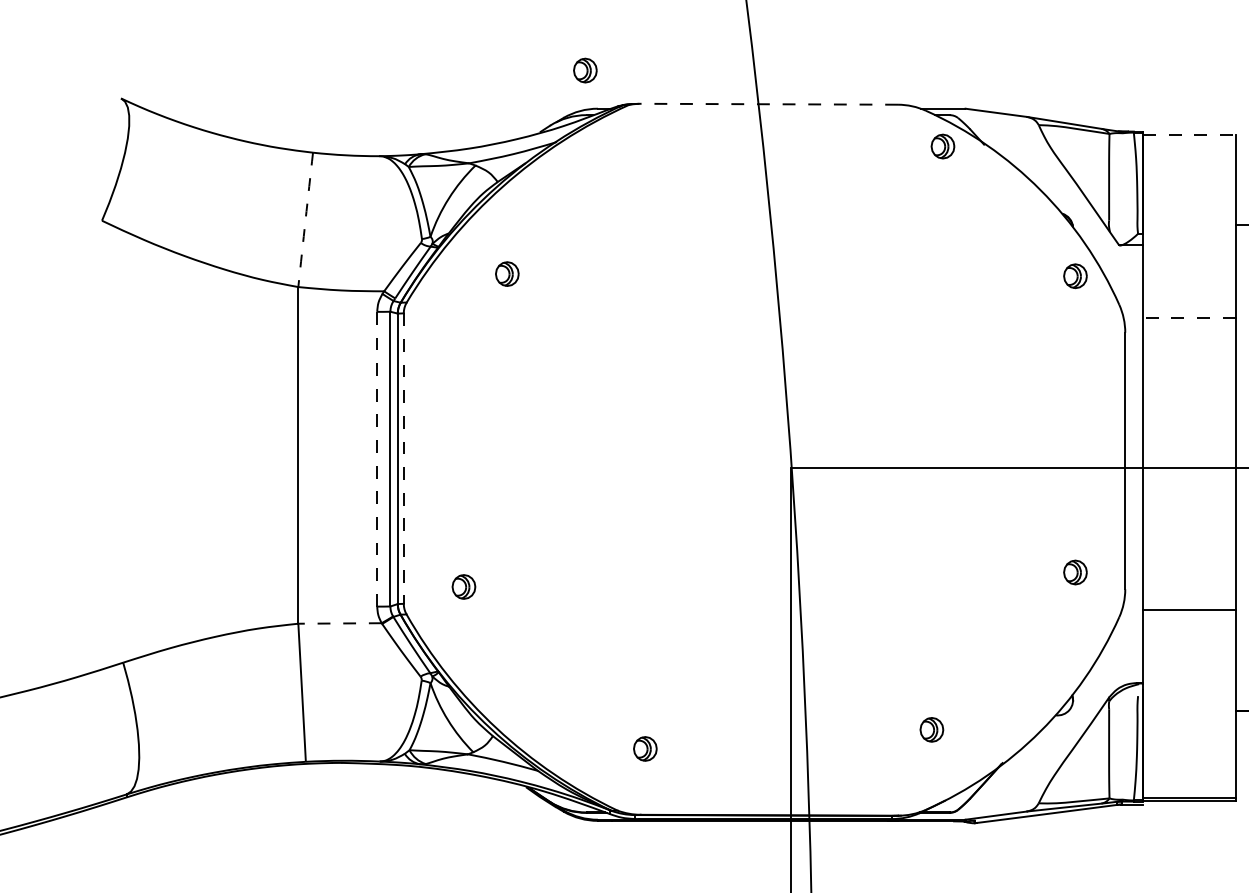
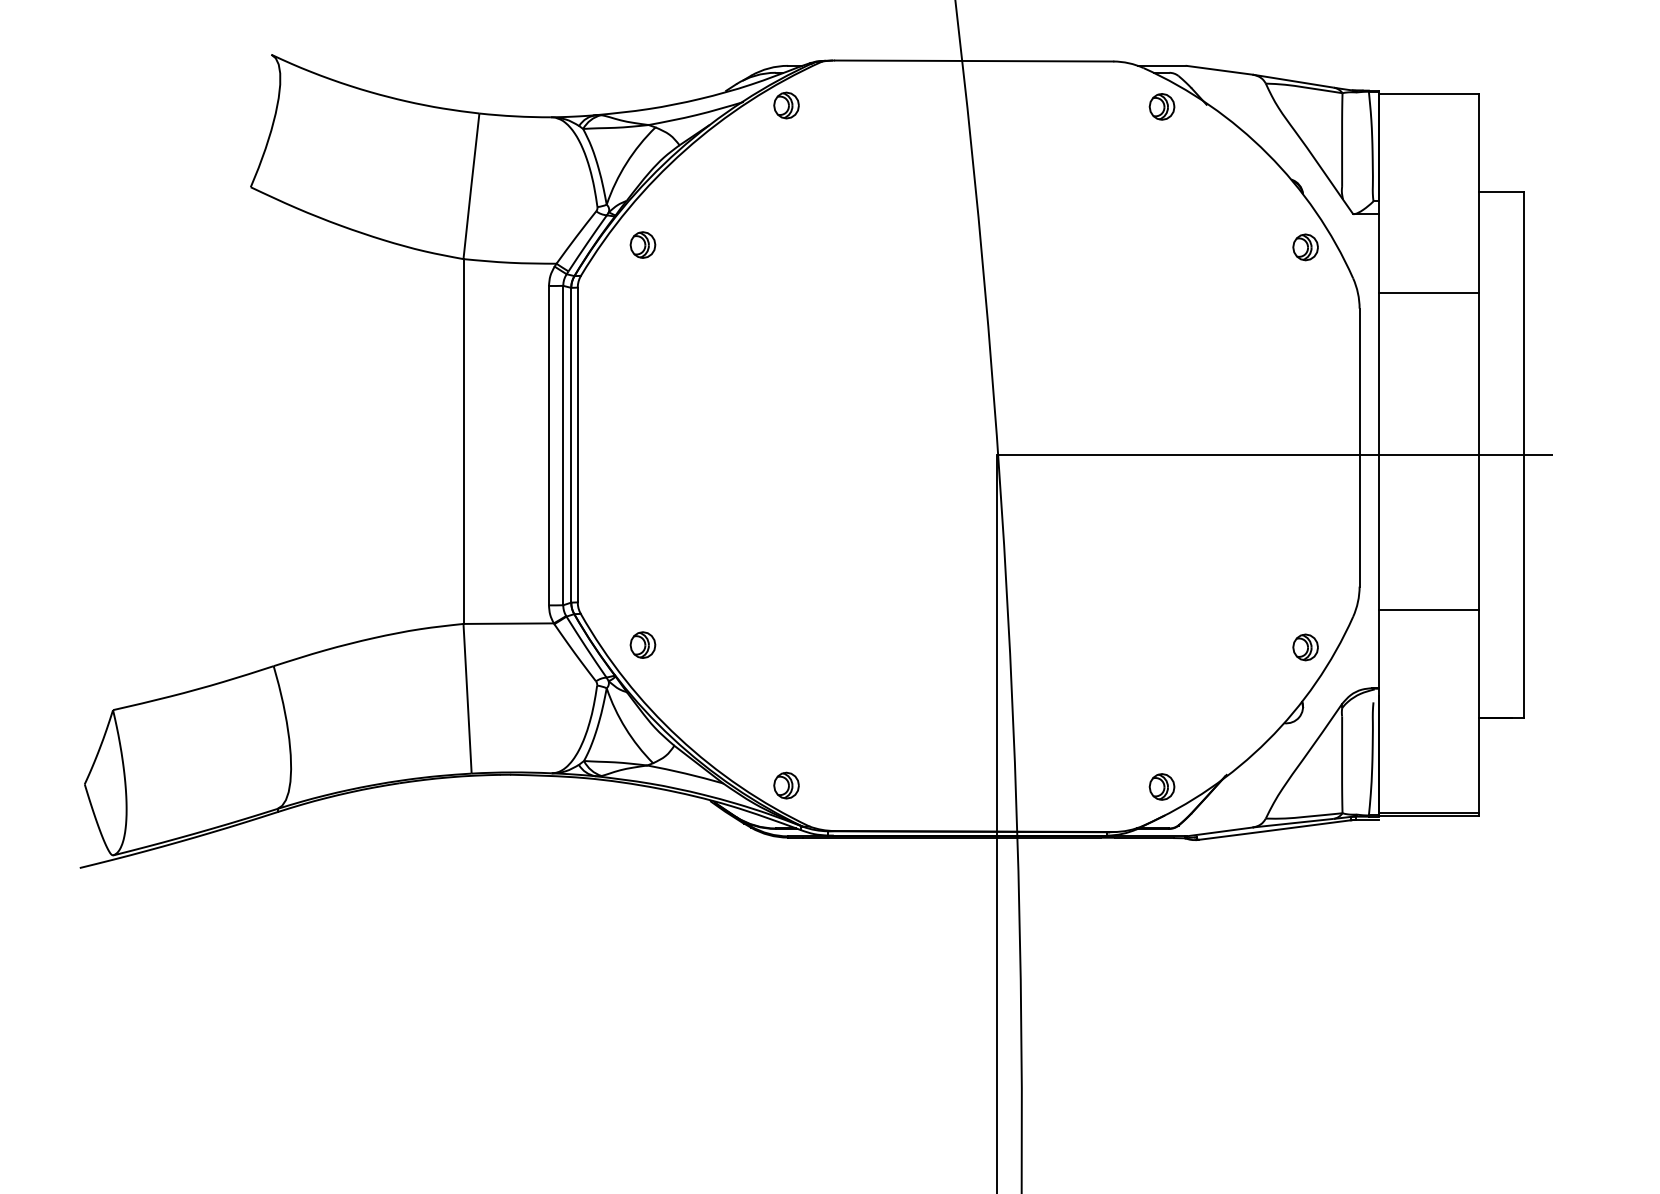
part: (585, 70) -> (786, 105), moved
line: (768, 104) -> (973, 61), dashed -> solid
line: (1189, 135) -> (1429, 94), dashed -> solid
arc: (305, 220) -> (471, 186), dashed -> solid
part: (506, 273) -> (642, 244), moved
line: (1188, 317) -> (1428, 292), dashed -> solid
line: (376, 459) -> (548, 445), dashed -> solid
line: (403, 459) -> (577, 445), dashed -> solid
part: (1075, 572) -> (1305, 647), moved
part: (463, 586) -> (642, 644), moved
line: (339, 623) -> (508, 623), dashed -> solid
part: (931, 729) -> (1161, 786), moved
part: (645, 748) -> (786, 785), moved

